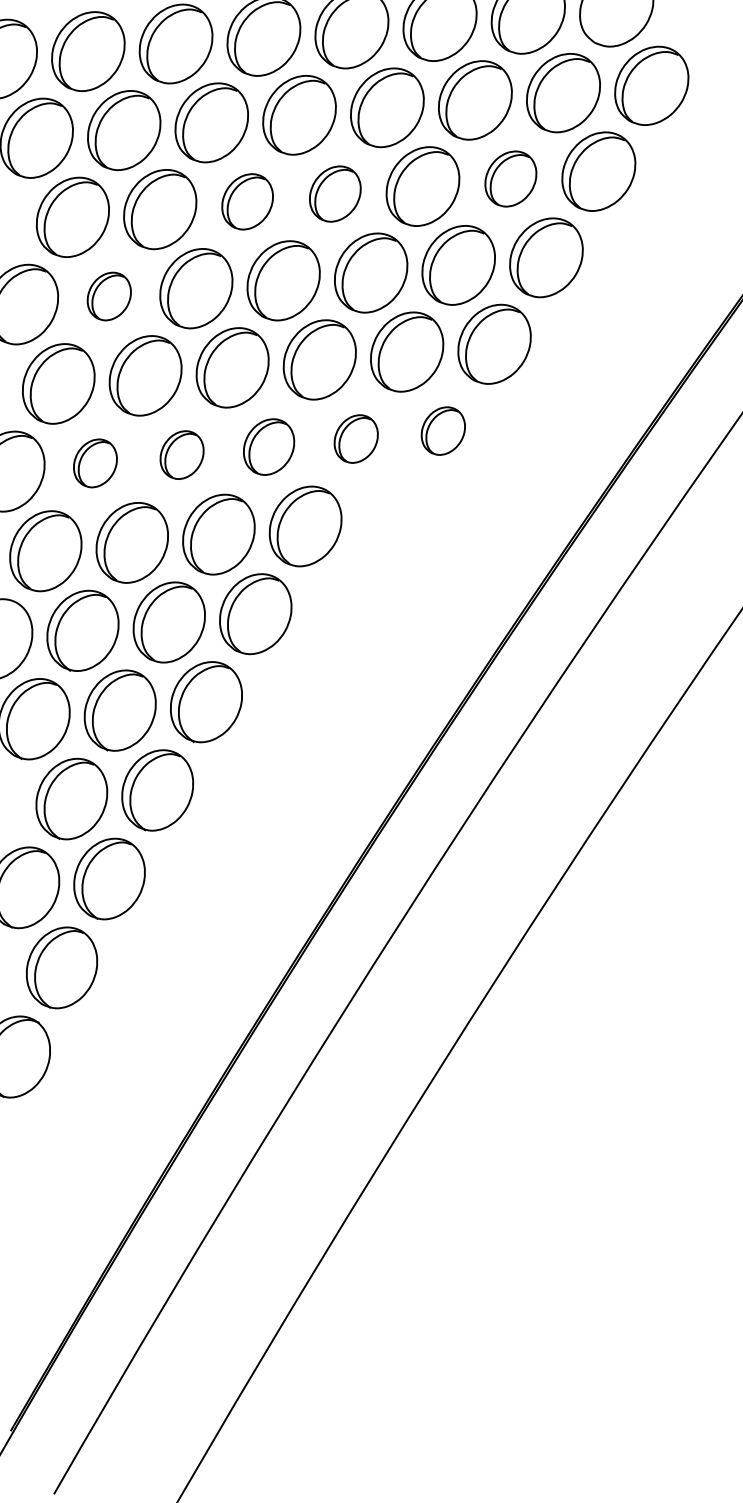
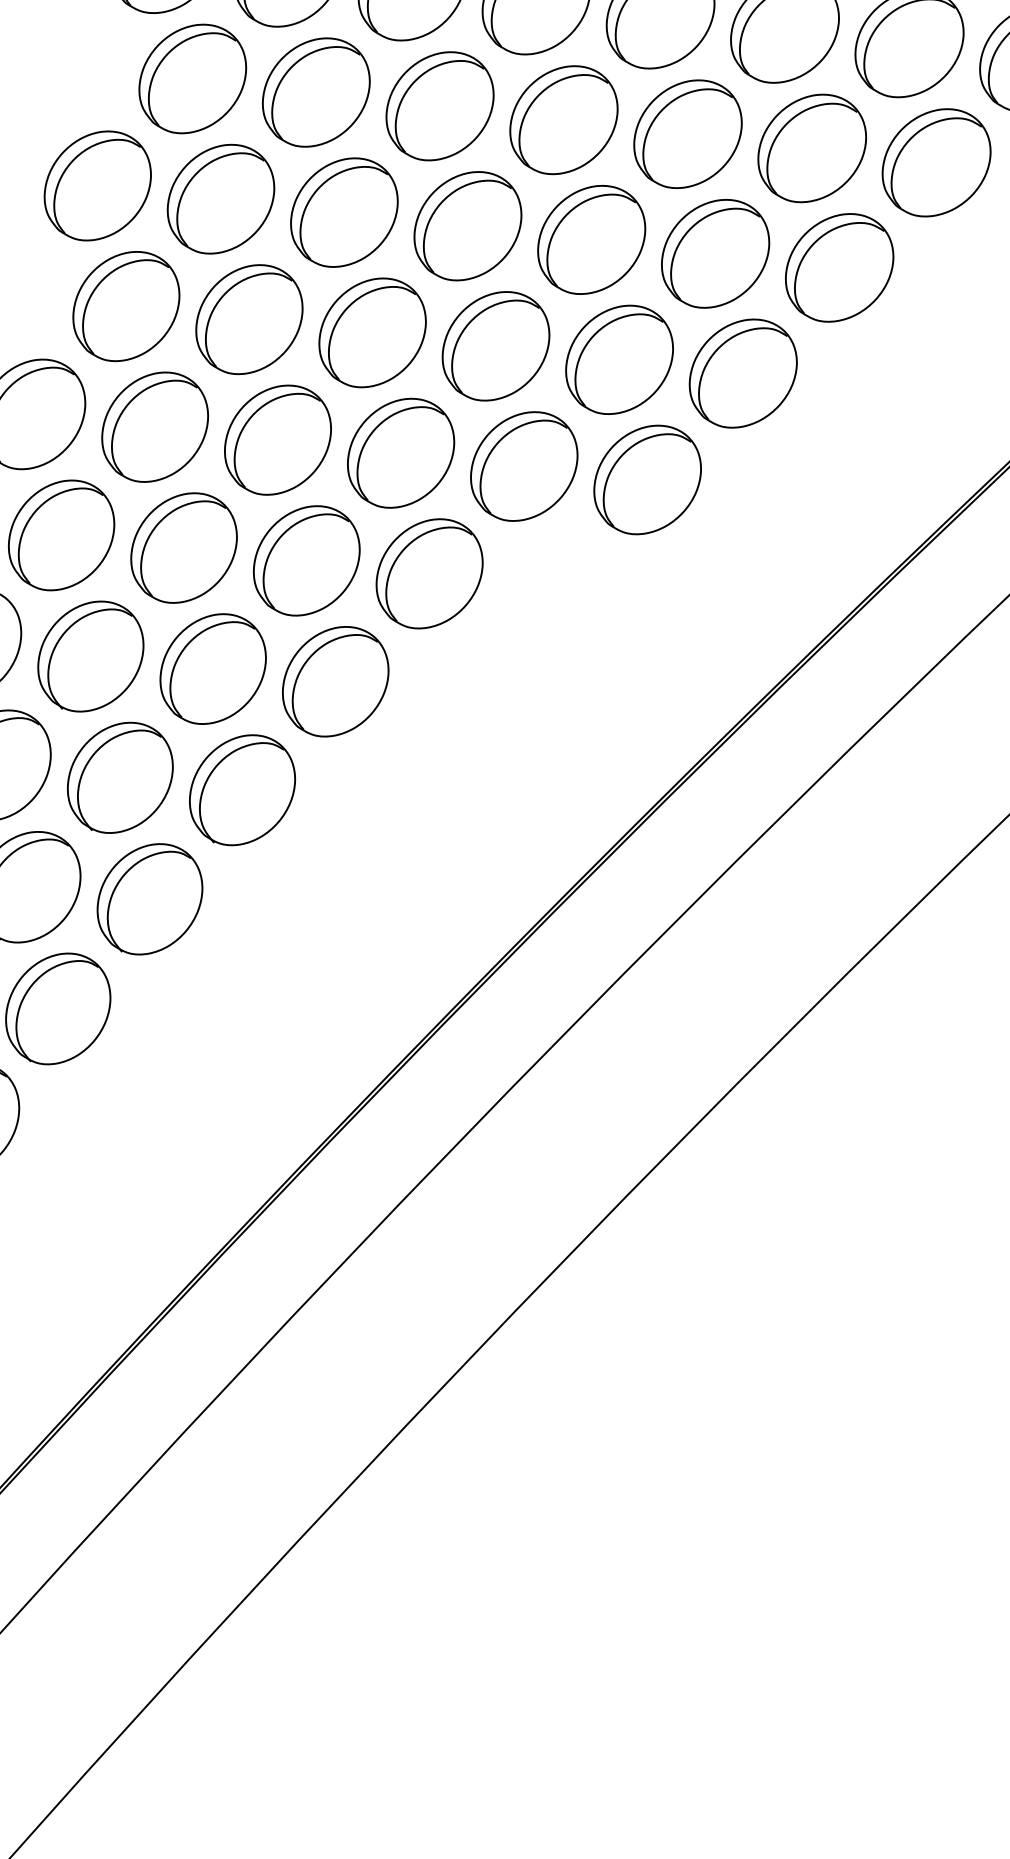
part: (510, 178) -> (811, 147), size x1.43
part: (335, 193) -> (564, 119), size x1.43
part: (247, 201) -> (439, 105), size x1.43
part: (109, 296) -> (221, 199), size x1.67
part: (443, 430) -> (648, 479), size x1.67
part: (356, 438) -> (524, 465), size x1.67
part: (268, 446) -> (400, 452), size x1.43
part: (181, 454) -> (277, 438), size x1.67
part: (95, 463) -> (155, 427), size x1.67

